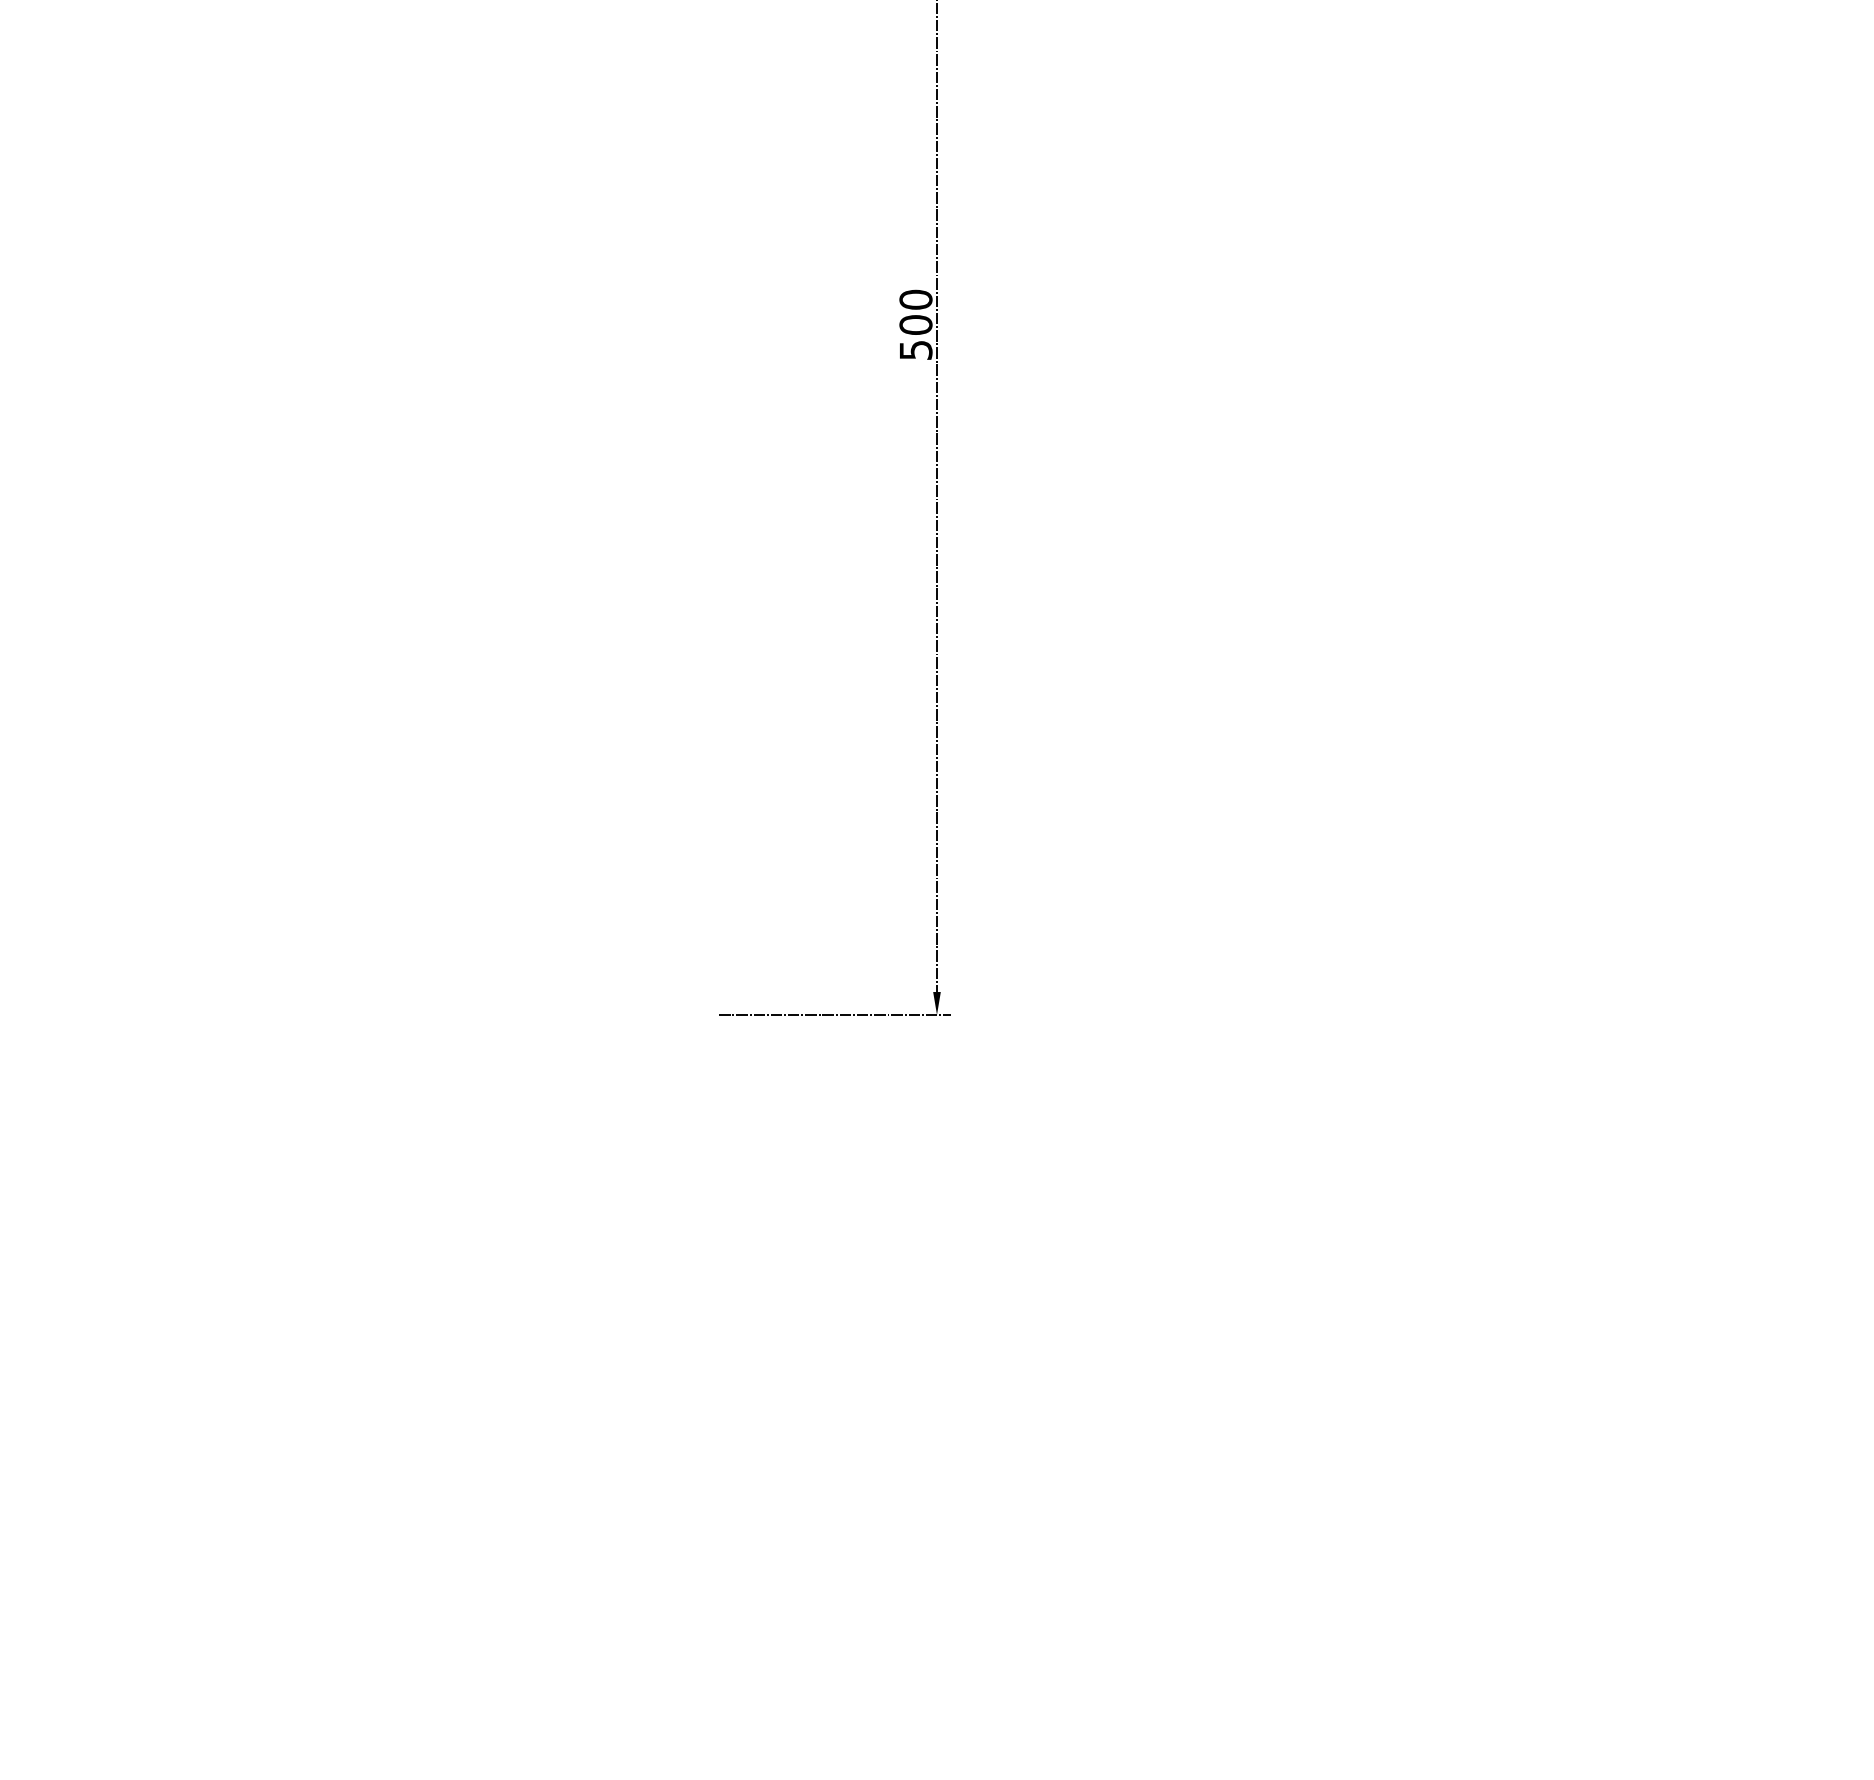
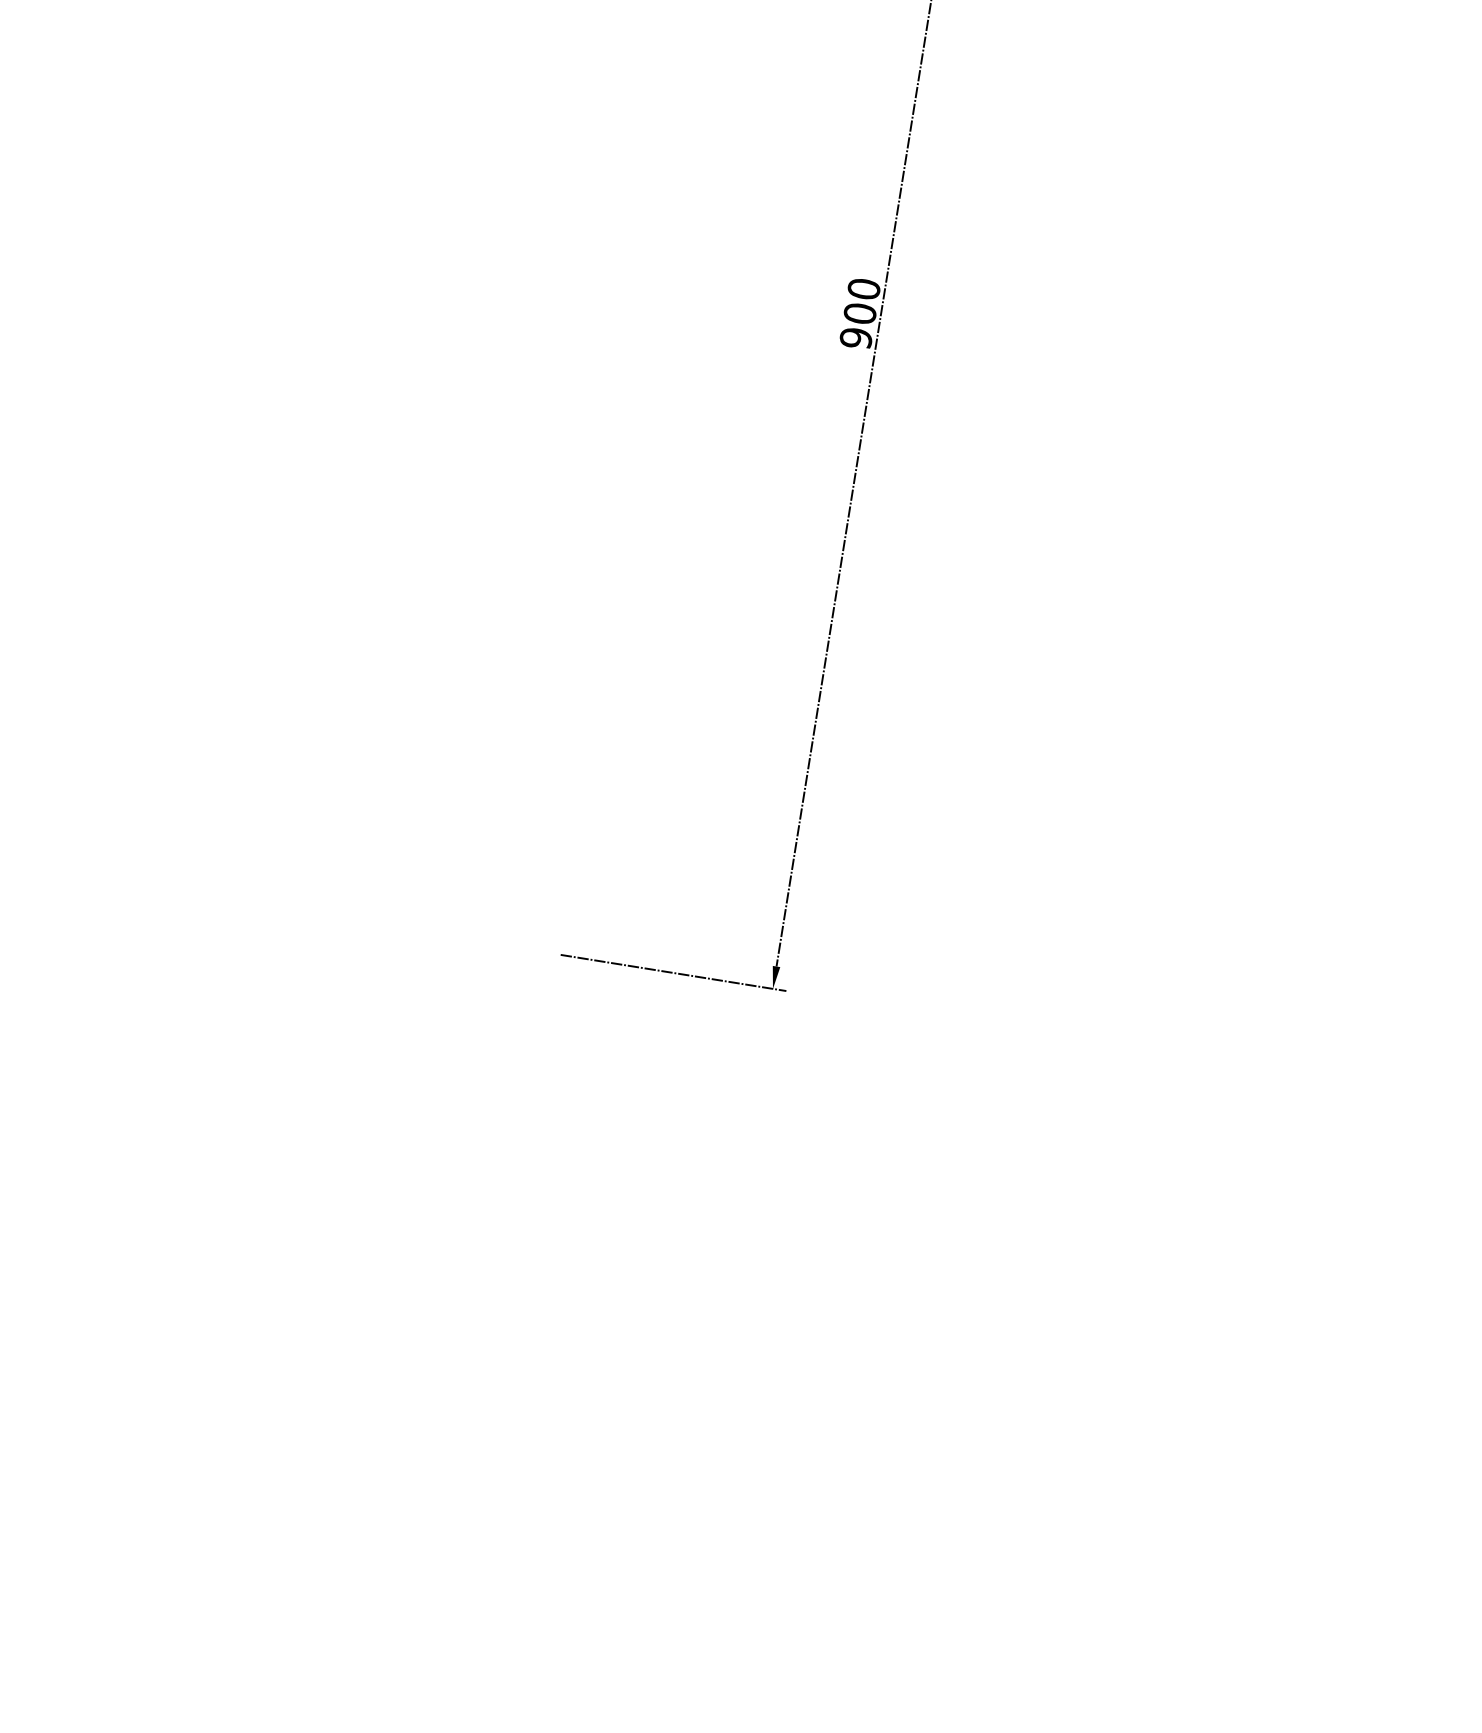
text: (915, 350) -> (855, 338), 500 -> 900

